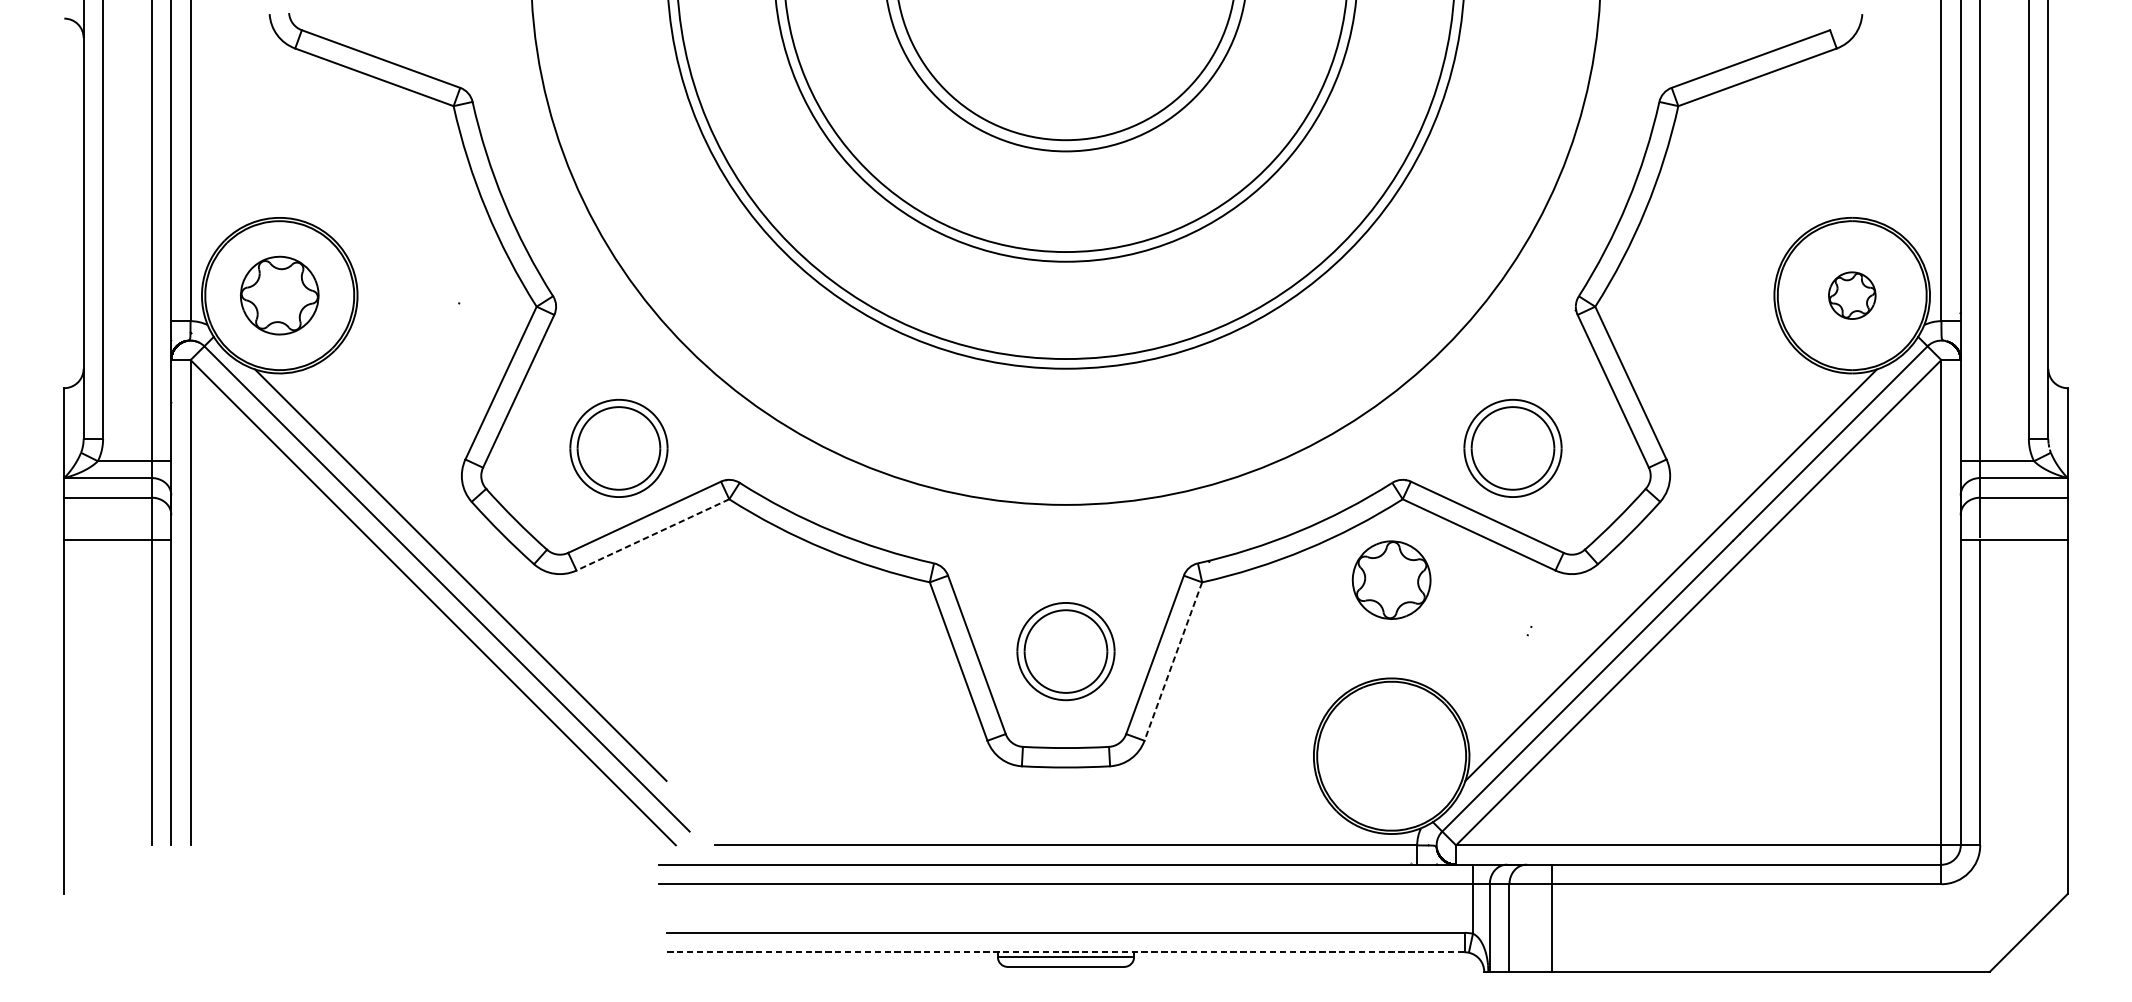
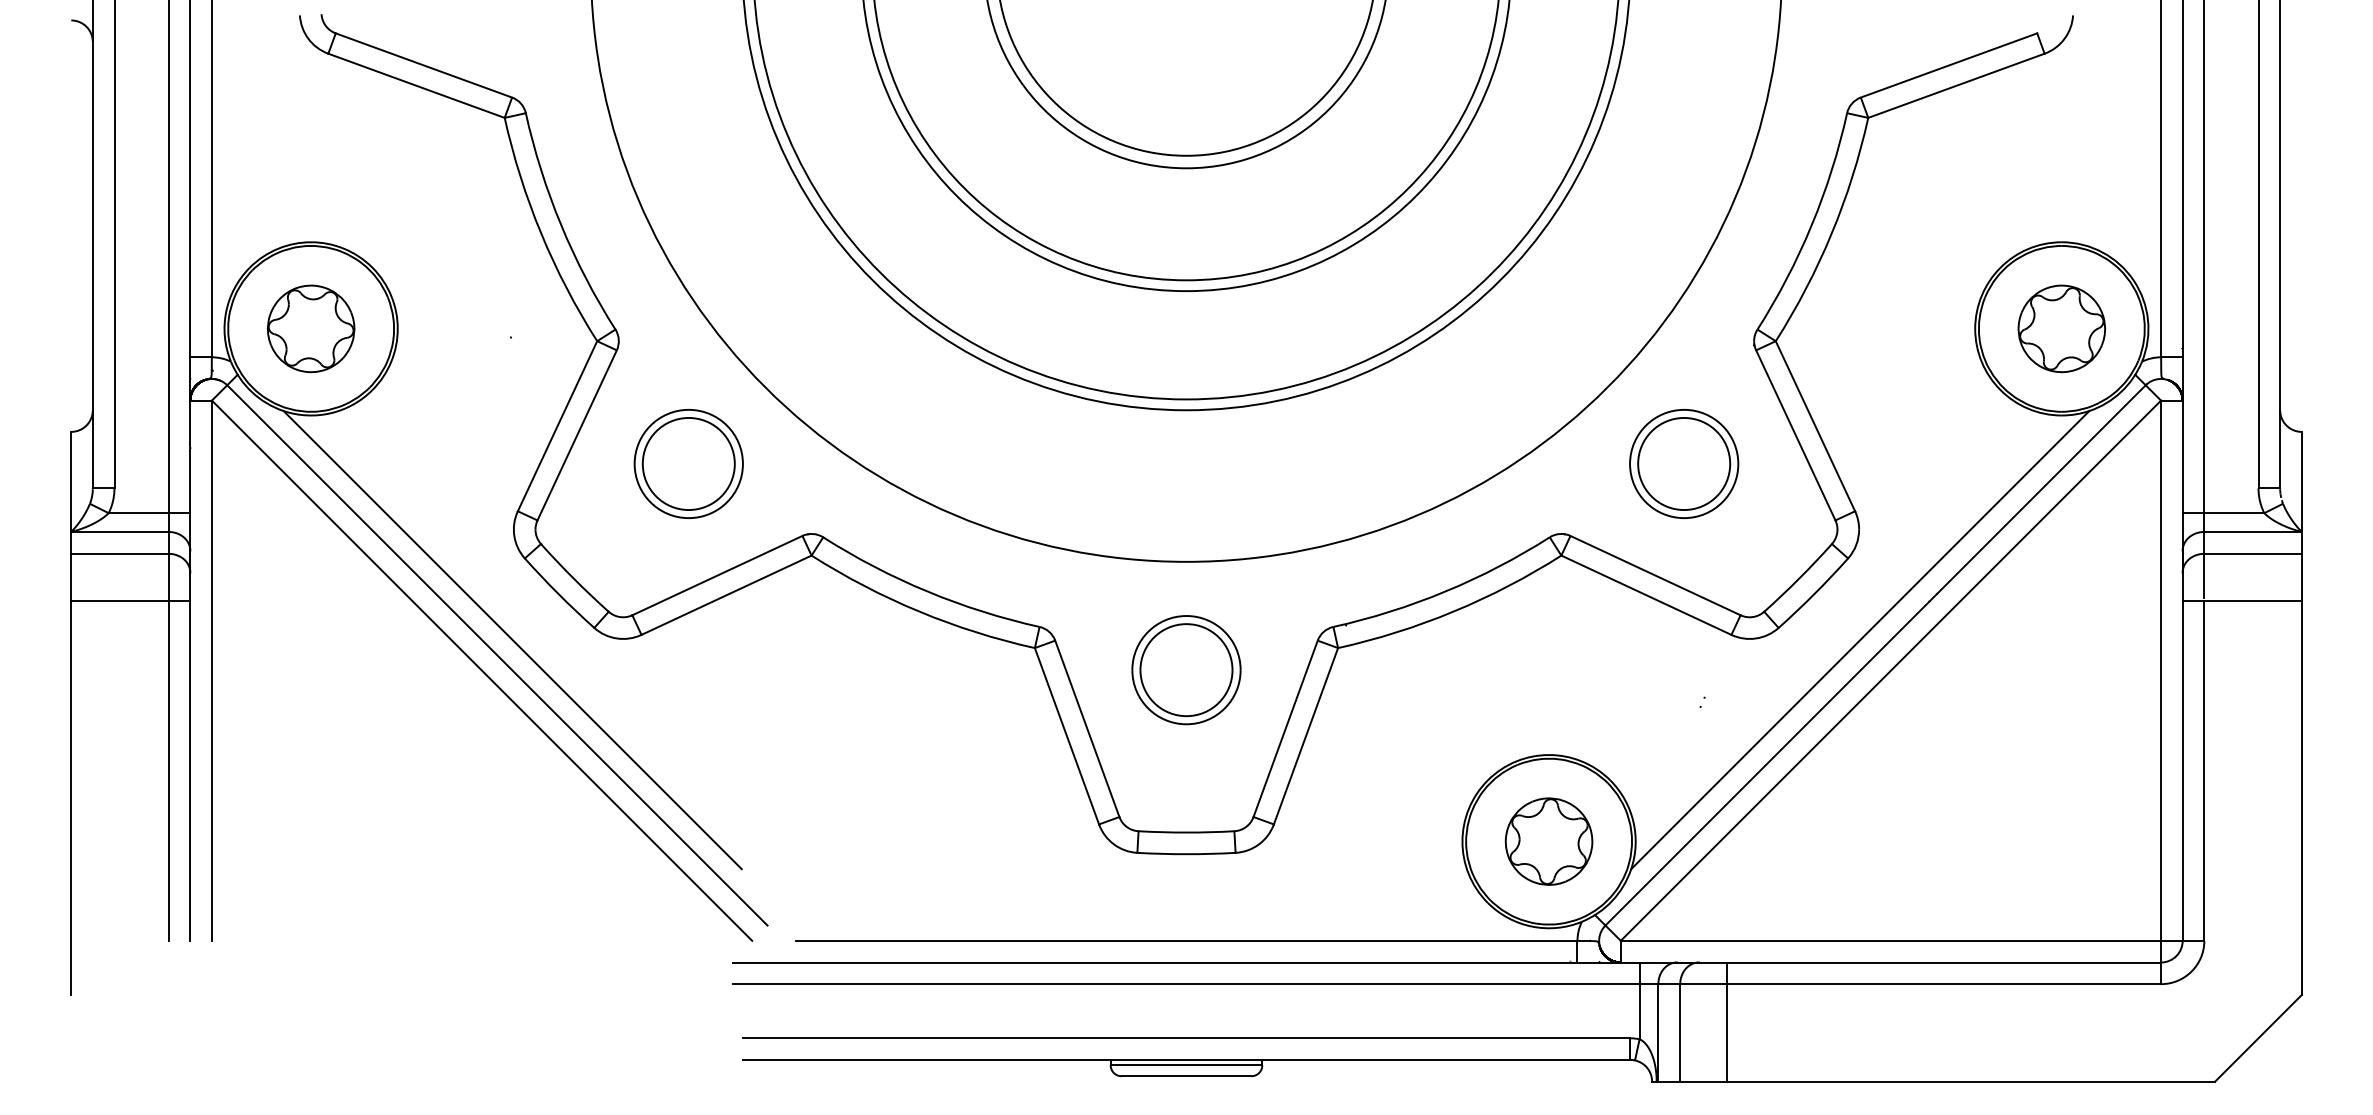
part: (1851, 295) -> (2061, 328), size x1.67
part: (618, 448) -> (688, 463), moved
part: (1513, 448) -> (1684, 463), moved
line: (652, 535) -> (726, 595), dashed -> solid
part: (1391, 580) -> (1548, 841), moved
part: (1066, 651) -> (1186, 670), moved
line: (1173, 661) -> (1306, 736), dashed -> solid
line: (1066, 951) -> (1186, 1059), dashed -> solid

